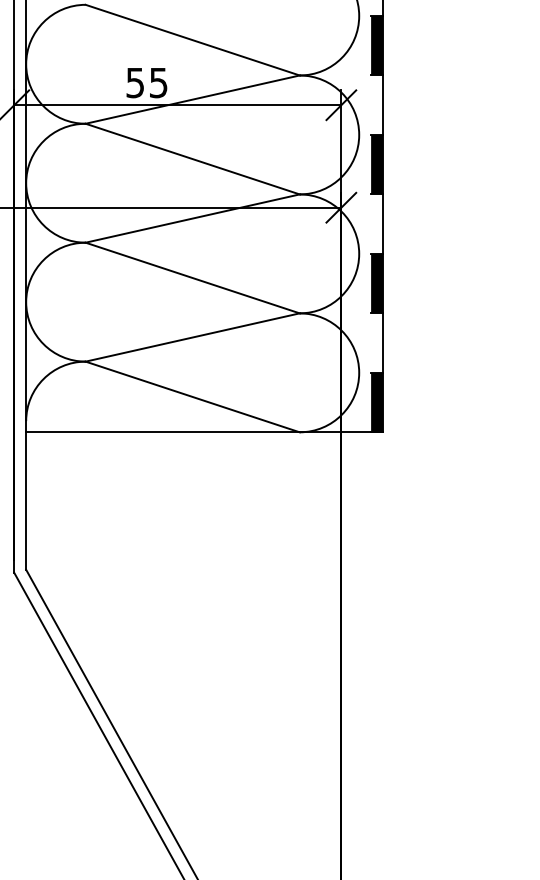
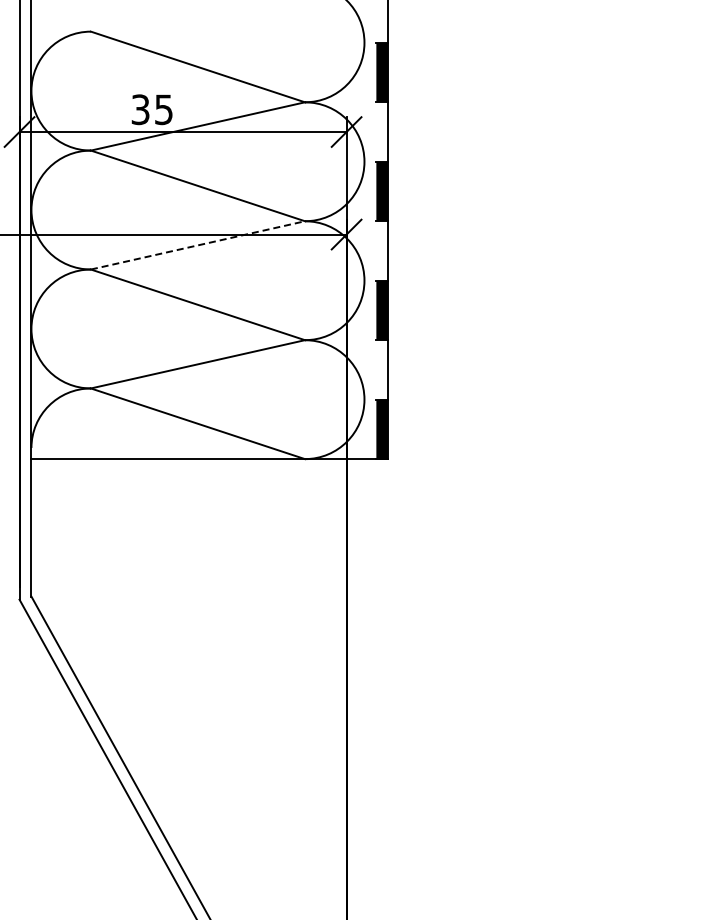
text: (135, 82) -> (140, 109), 55 -> 35
line: (192, 218) -> (197, 245), solid -> dashed

